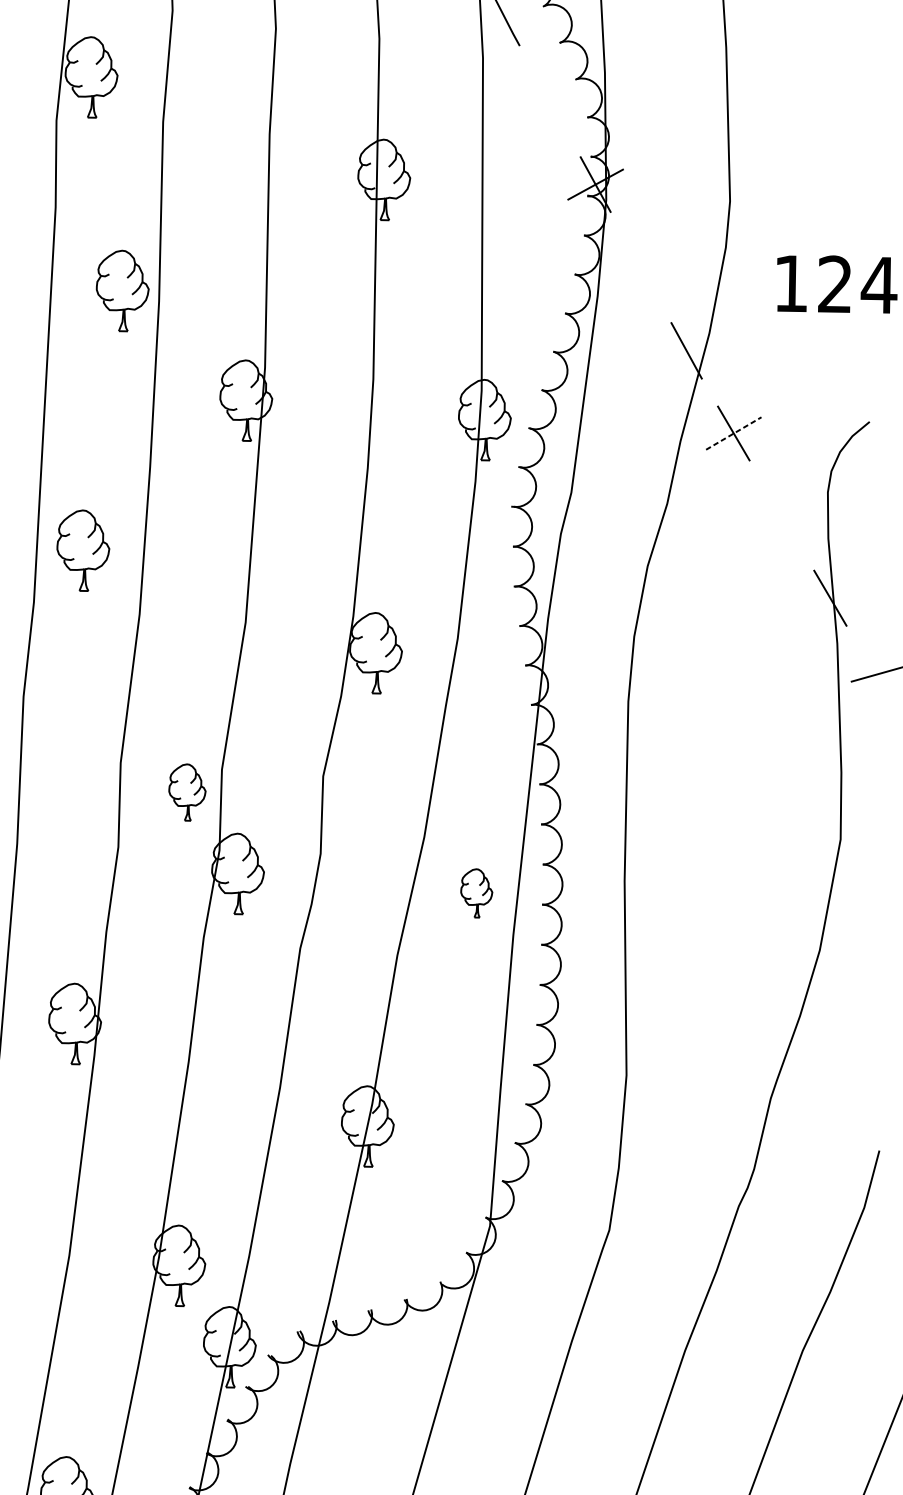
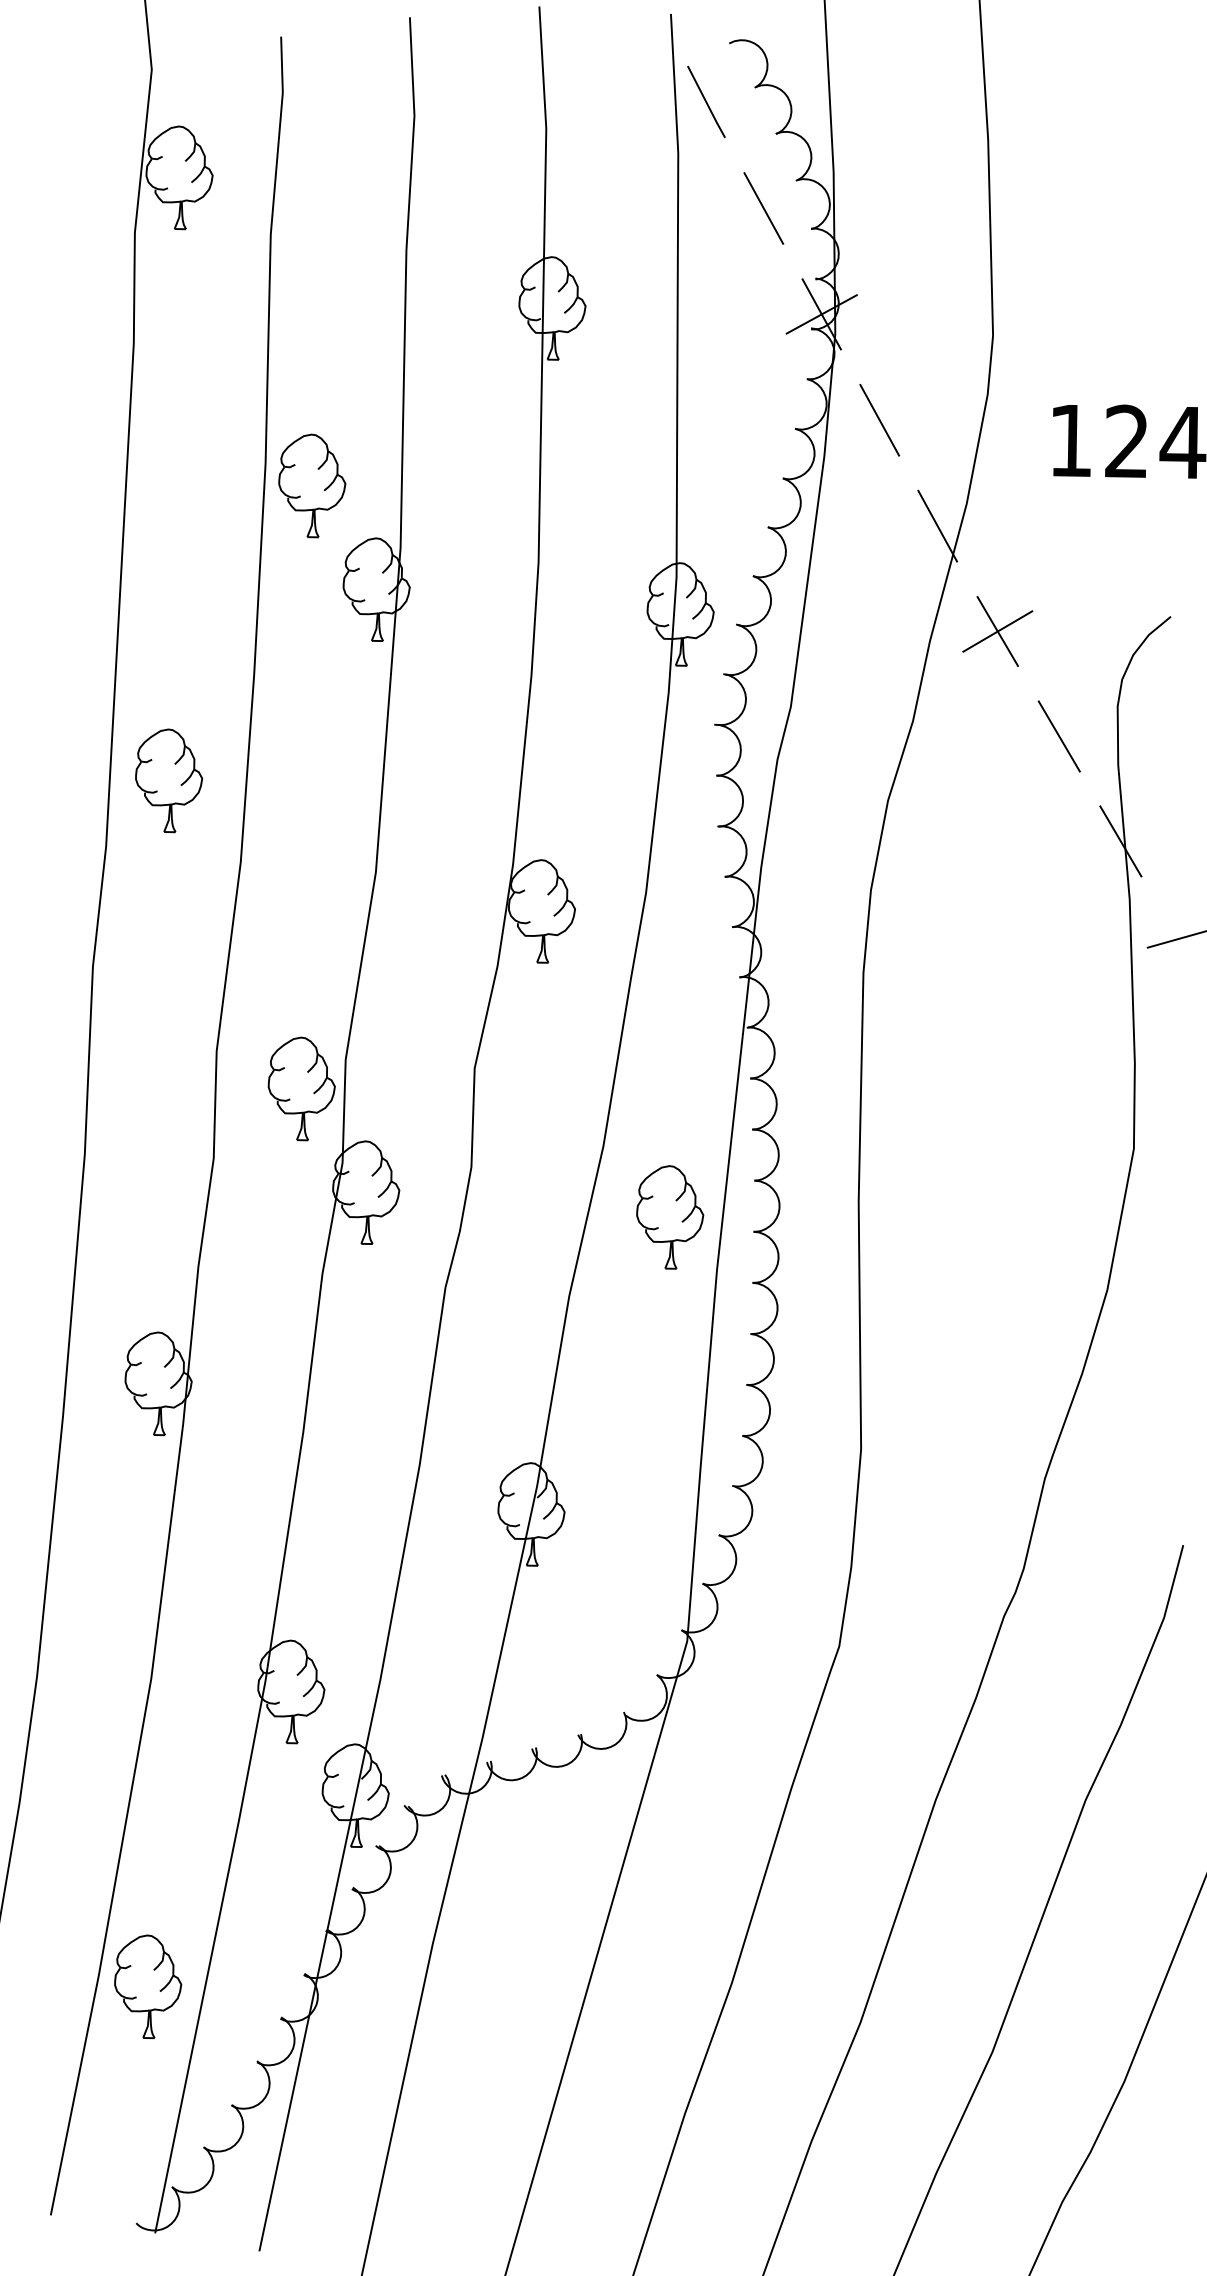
line: (549, 101) -> (763, 208), added
line: (640, 267) -> (879, 420), added
part: (122, 290) -> (312, 485), moved
line: (733, 433) -> (997, 631), dashed -> solid
line: (781, 515) -> (1058, 736), added
part: (187, 792) -> (301, 1088), size x1.43
part: (476, 893) -> (670, 1217), size x1.67

